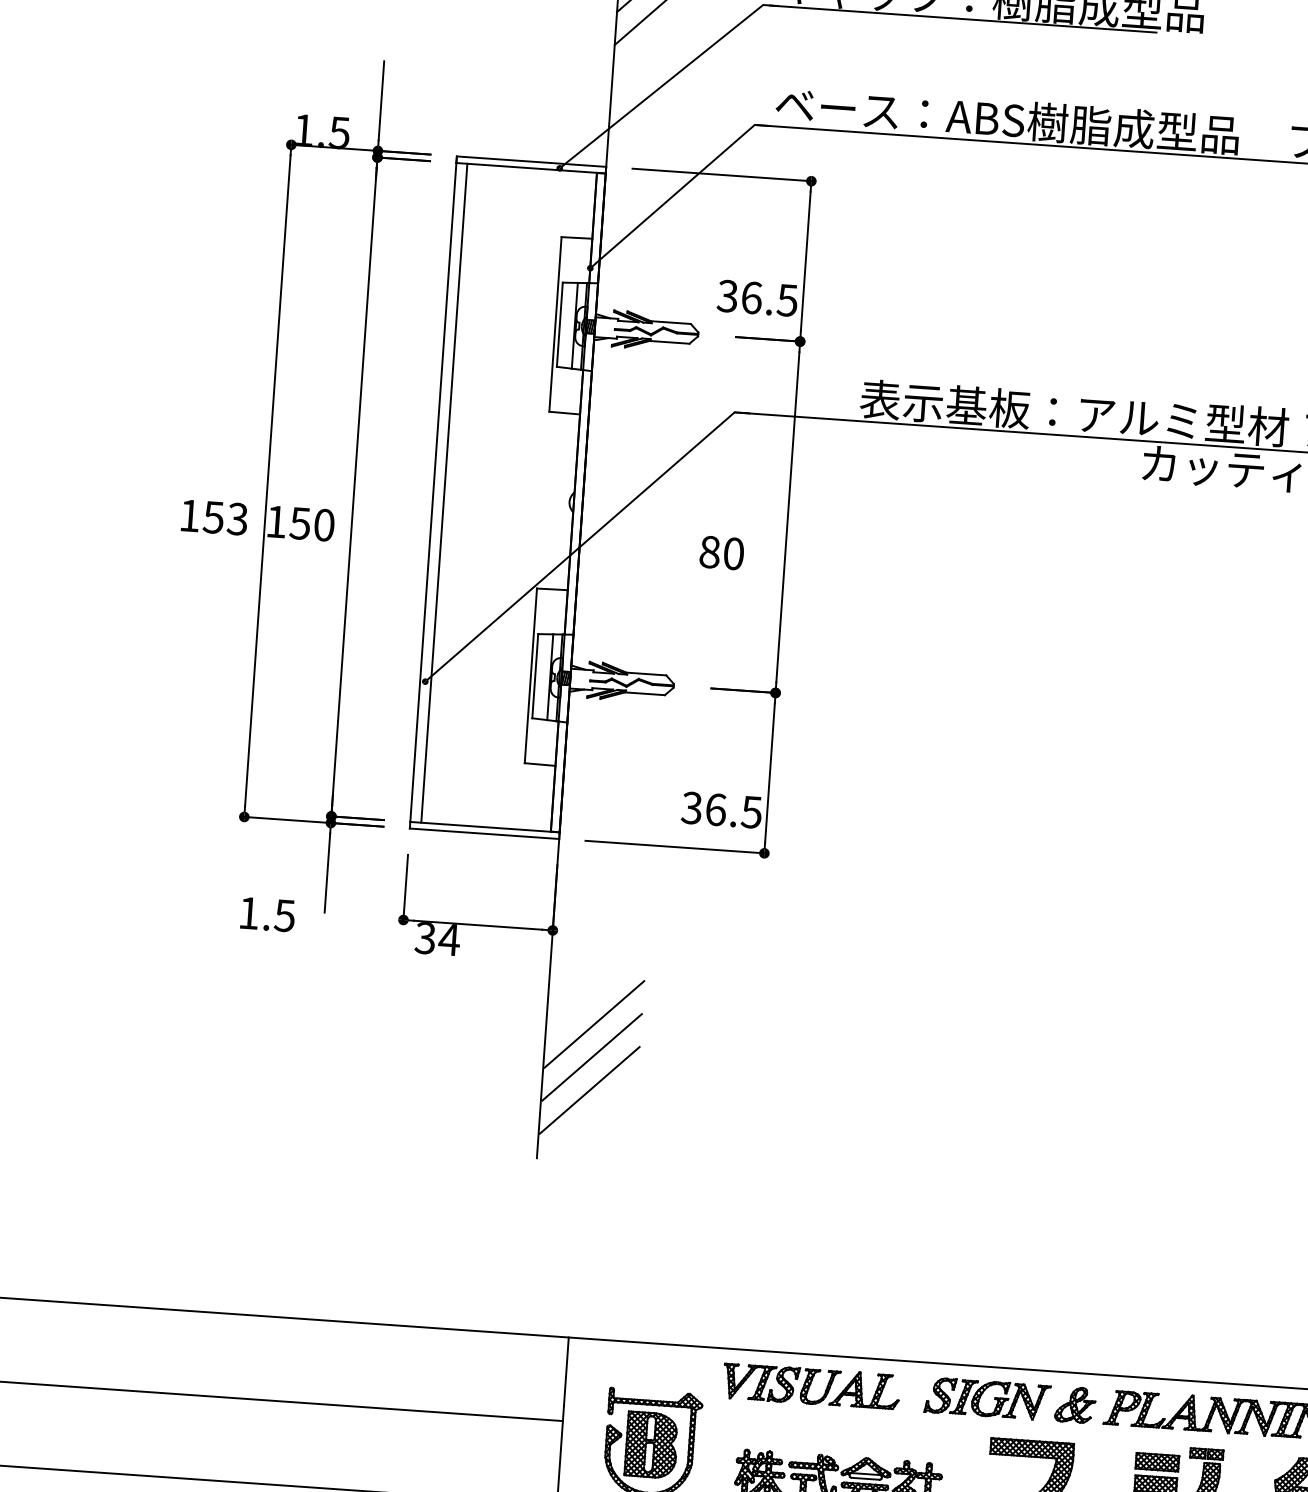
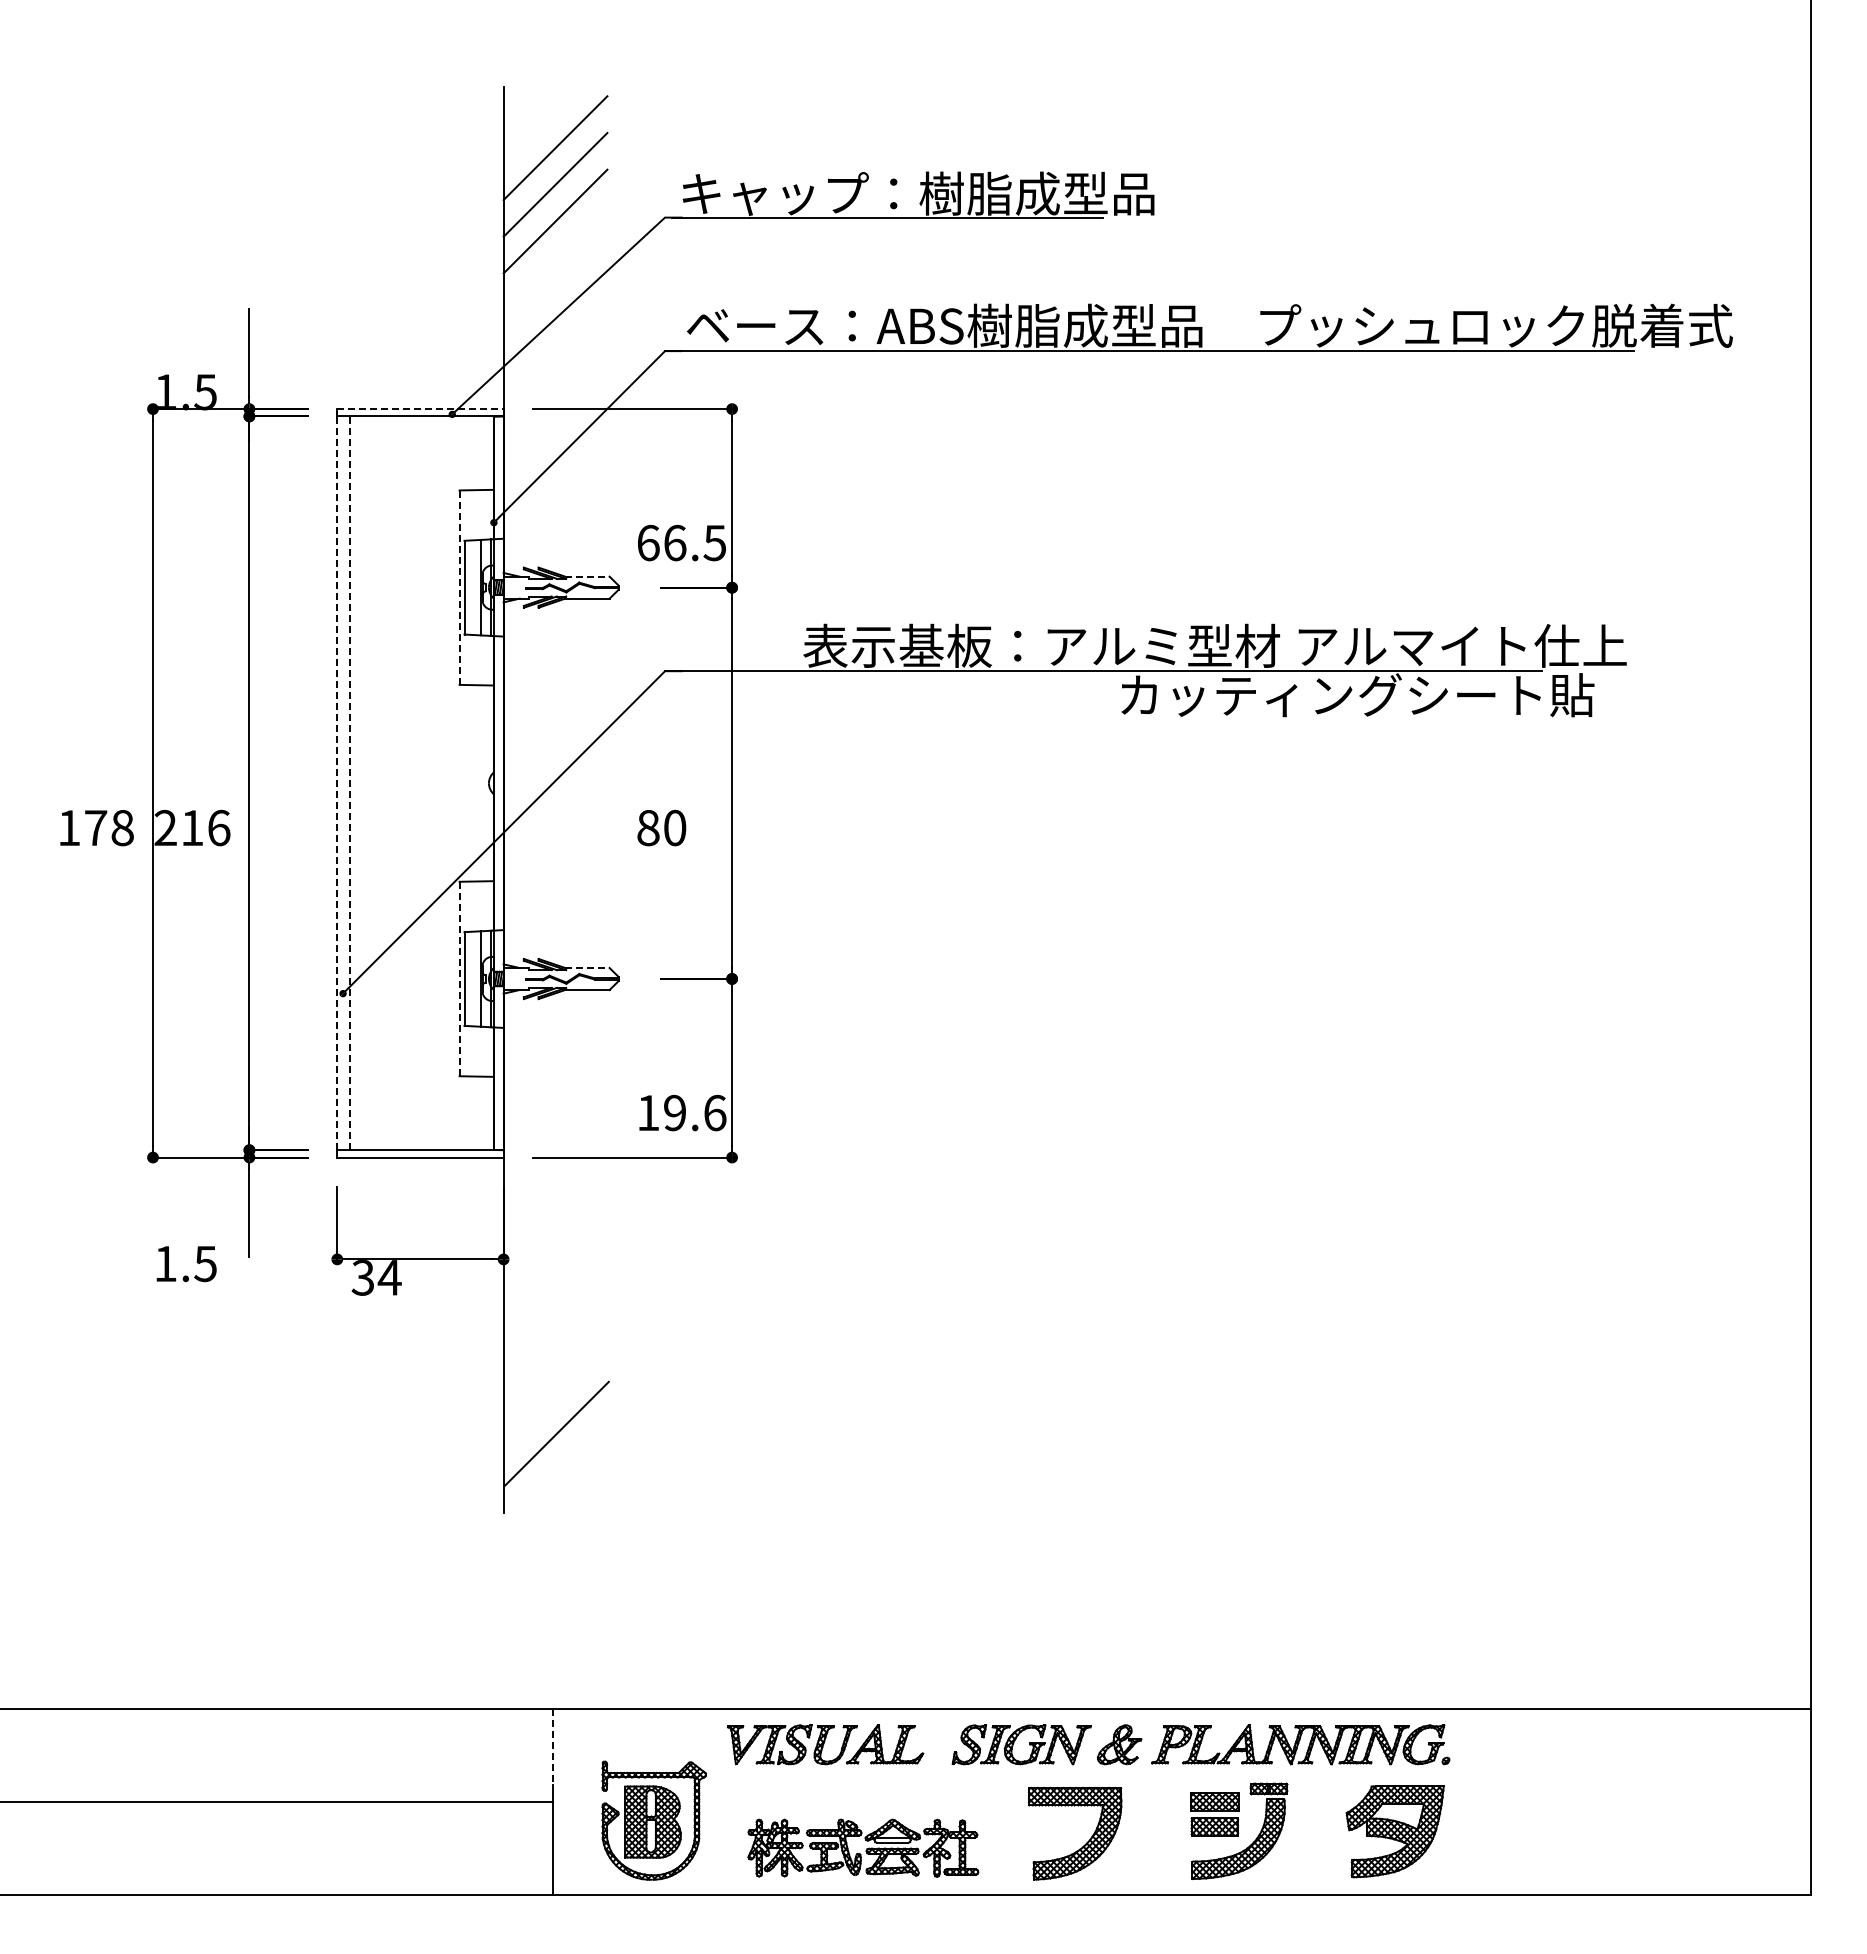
line: (531, 161) -> (420, 409), solid -> dashed
text: (727, 295) -> (647, 542), 36.5 -> 66.5
line: (671, 322) -> (587, 576), solid -> dashed
line: (555, 324) -> (459, 587), solid -> dashed
line: (433, 492) -> (337, 783), solid -> dashed
line: (444, 493) -> (349, 783), solid -> dashed
text: (225, 517) -> (108, 827), 153 -> 178
text: (300, 523) -> (192, 827), 150 -> 216
line: (646, 674) -> (587, 968), solid -> dashed
line: (530, 676) -> (459, 979), solid -> dashed
text: (721, 809) -> (681, 1112), 36.5 -> 19.6
line: (593, 1024) -> (556, 1360), removed
line: (591, 1056) -> (556, 1396), removed
line: (566, 1371) -> (552, 1747), solid -> dashed

